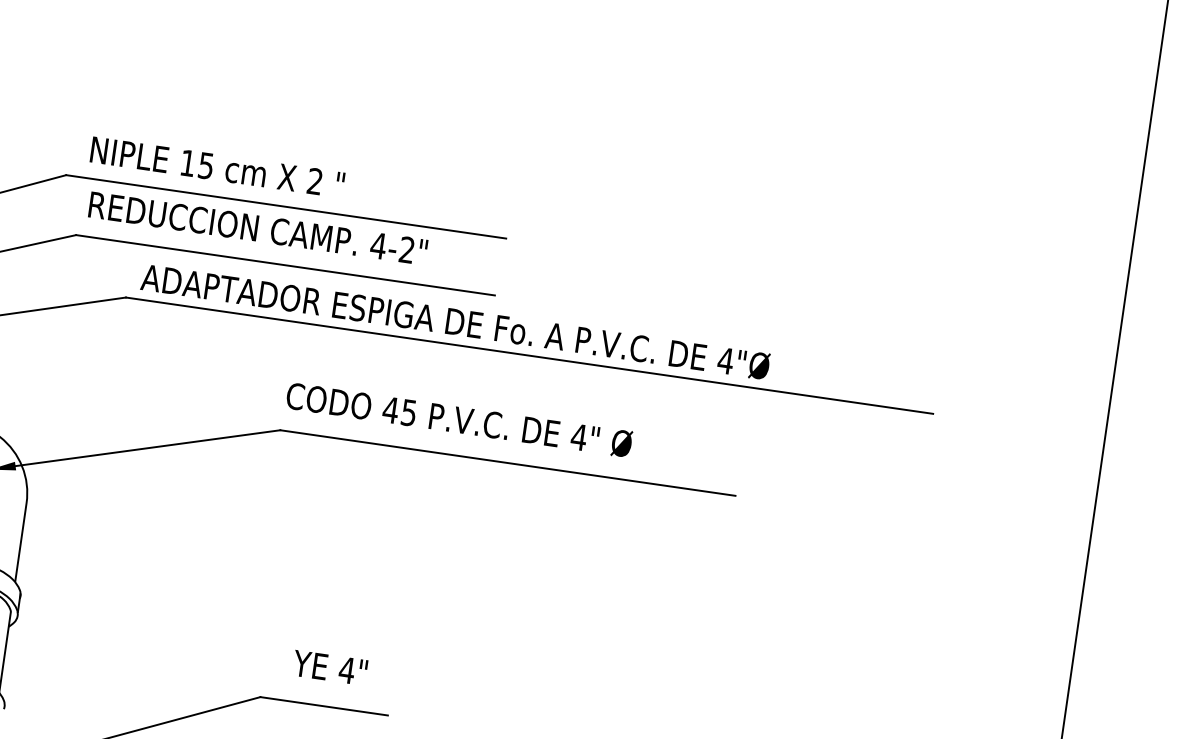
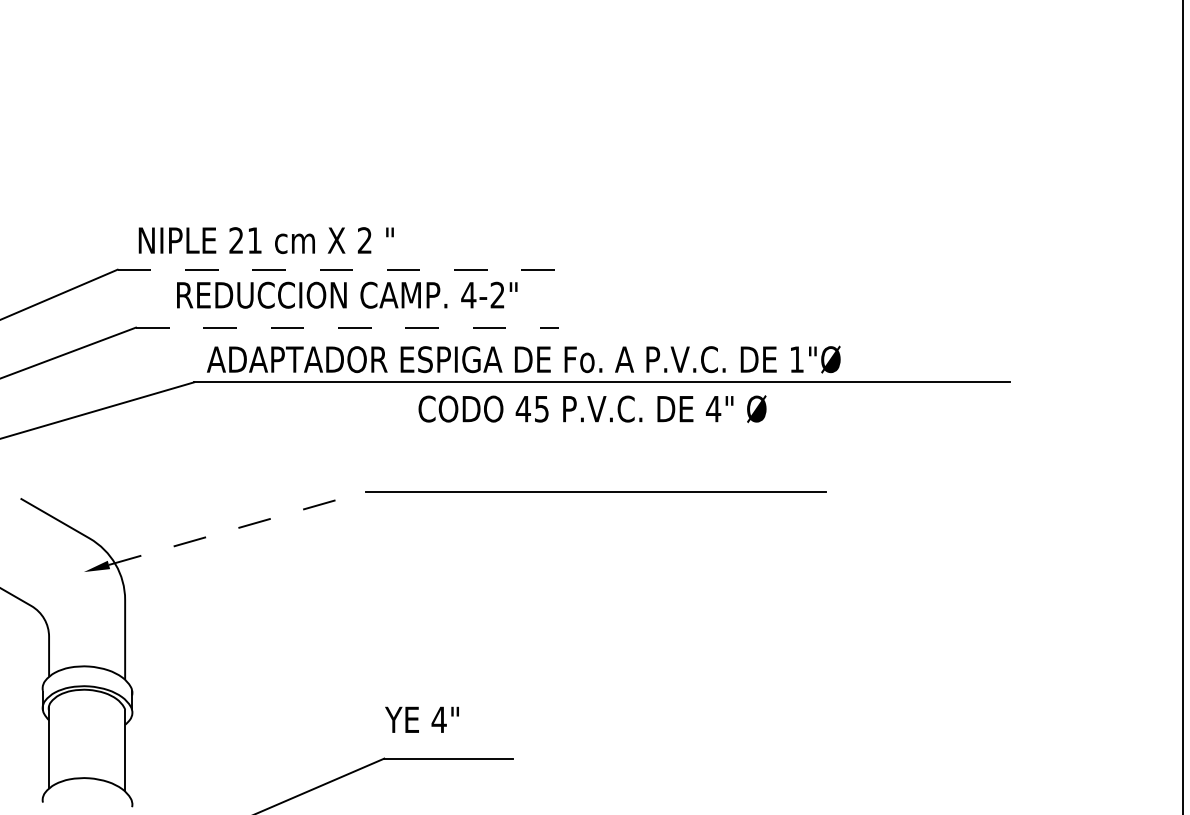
text: (196, 164) -> (245, 240), 15 -> 21
line: (286, 206) -> (340, 269), solid -> dashed
text: (258, 227) -> (347, 294), moved
line: (285, 265) -> (347, 327), solid -> dashed
text: (725, 360) -> (796, 359), 4"Ø -> 1"Ø
text: (459, 419) -> (592, 408), moved
line: (147, 448) -> (237, 528), solid -> dashed
text: (329, 667) -> (421, 719), moved

